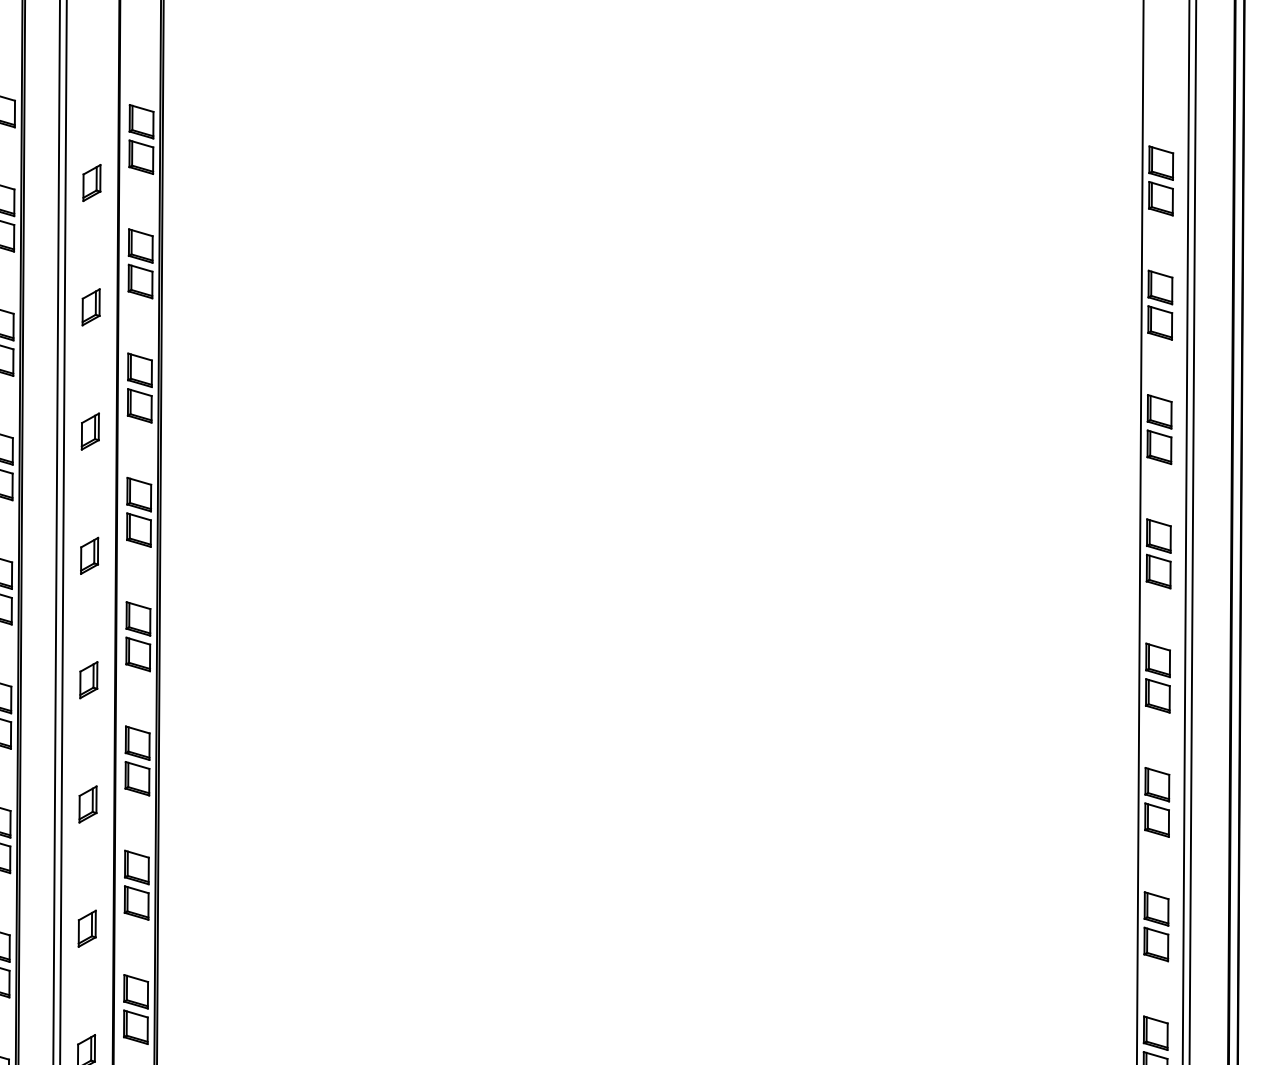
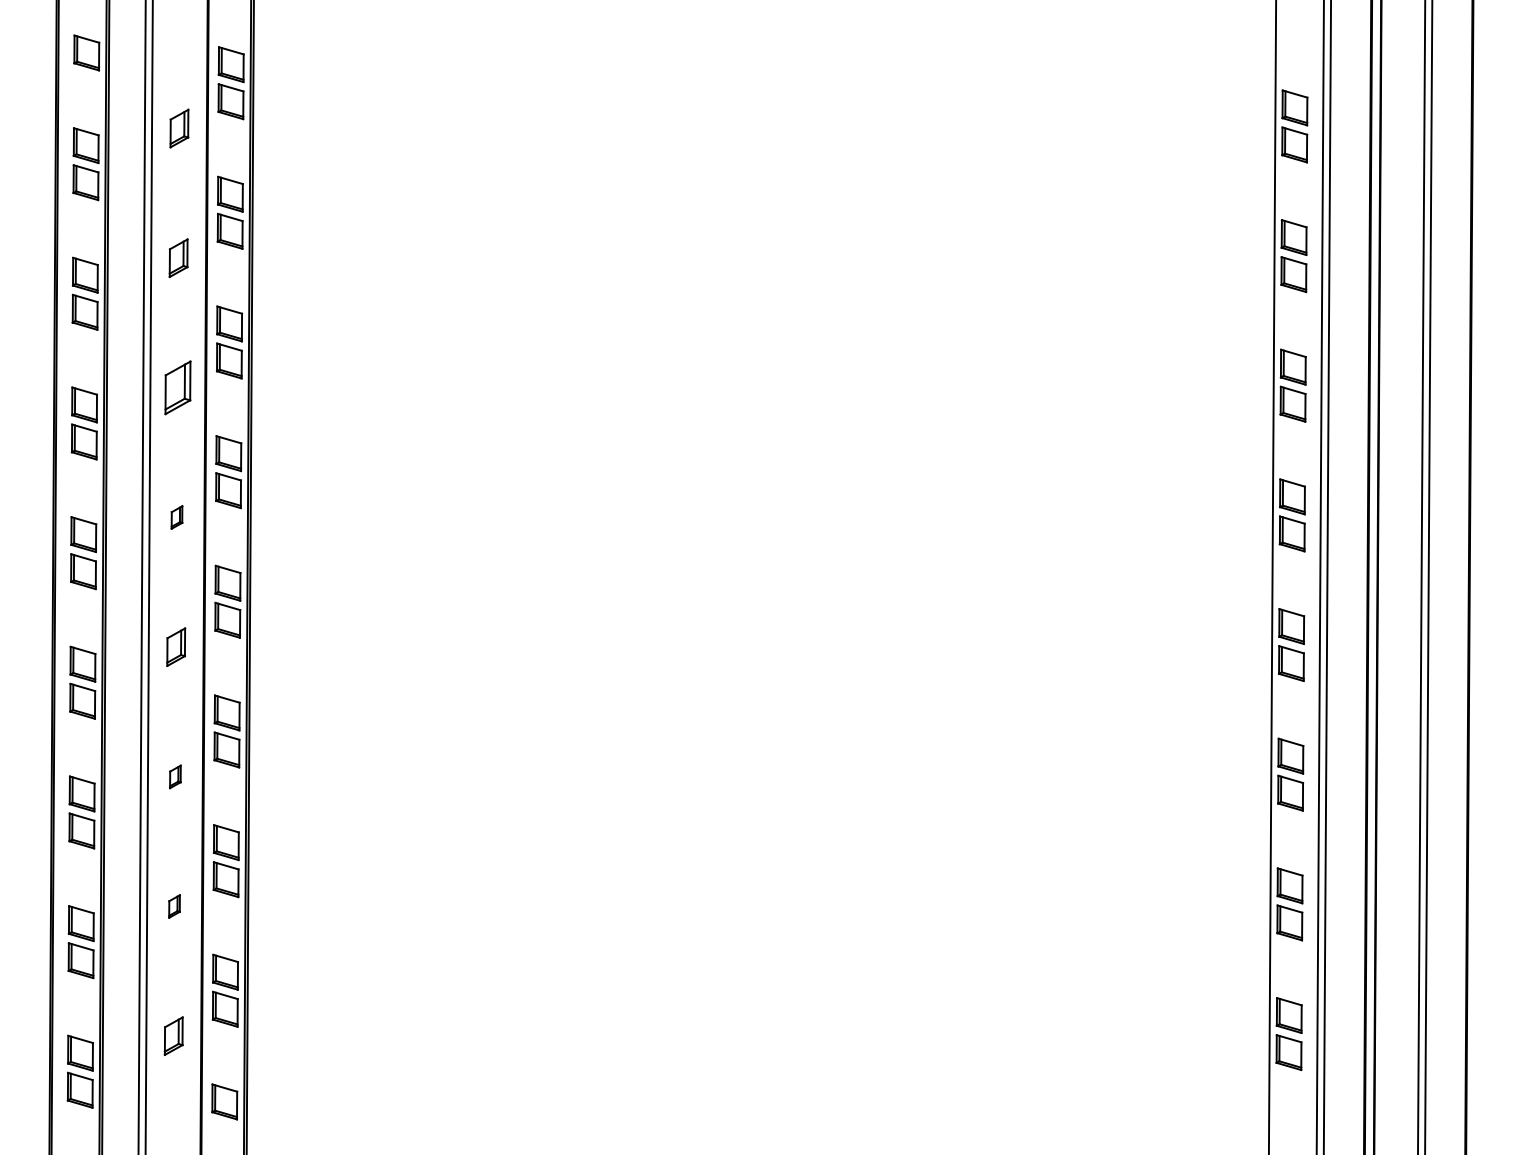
part: (90, 431) -> (177, 387), size x1.4
part: (89, 555) -> (176, 517), size x0.6
part: (88, 804) -> (175, 776), size x0.6
part: (87, 928) -> (174, 906), size x0.6

